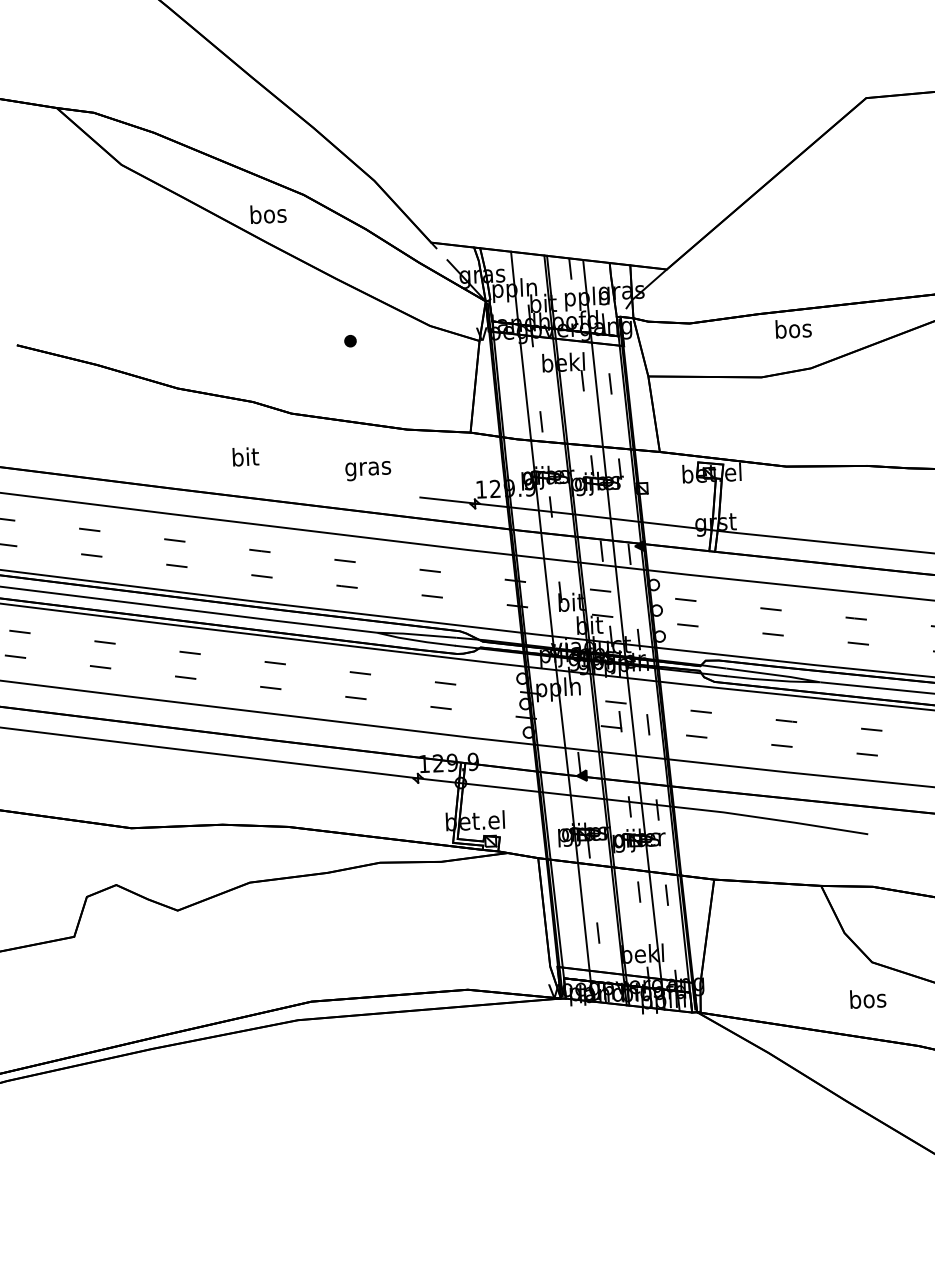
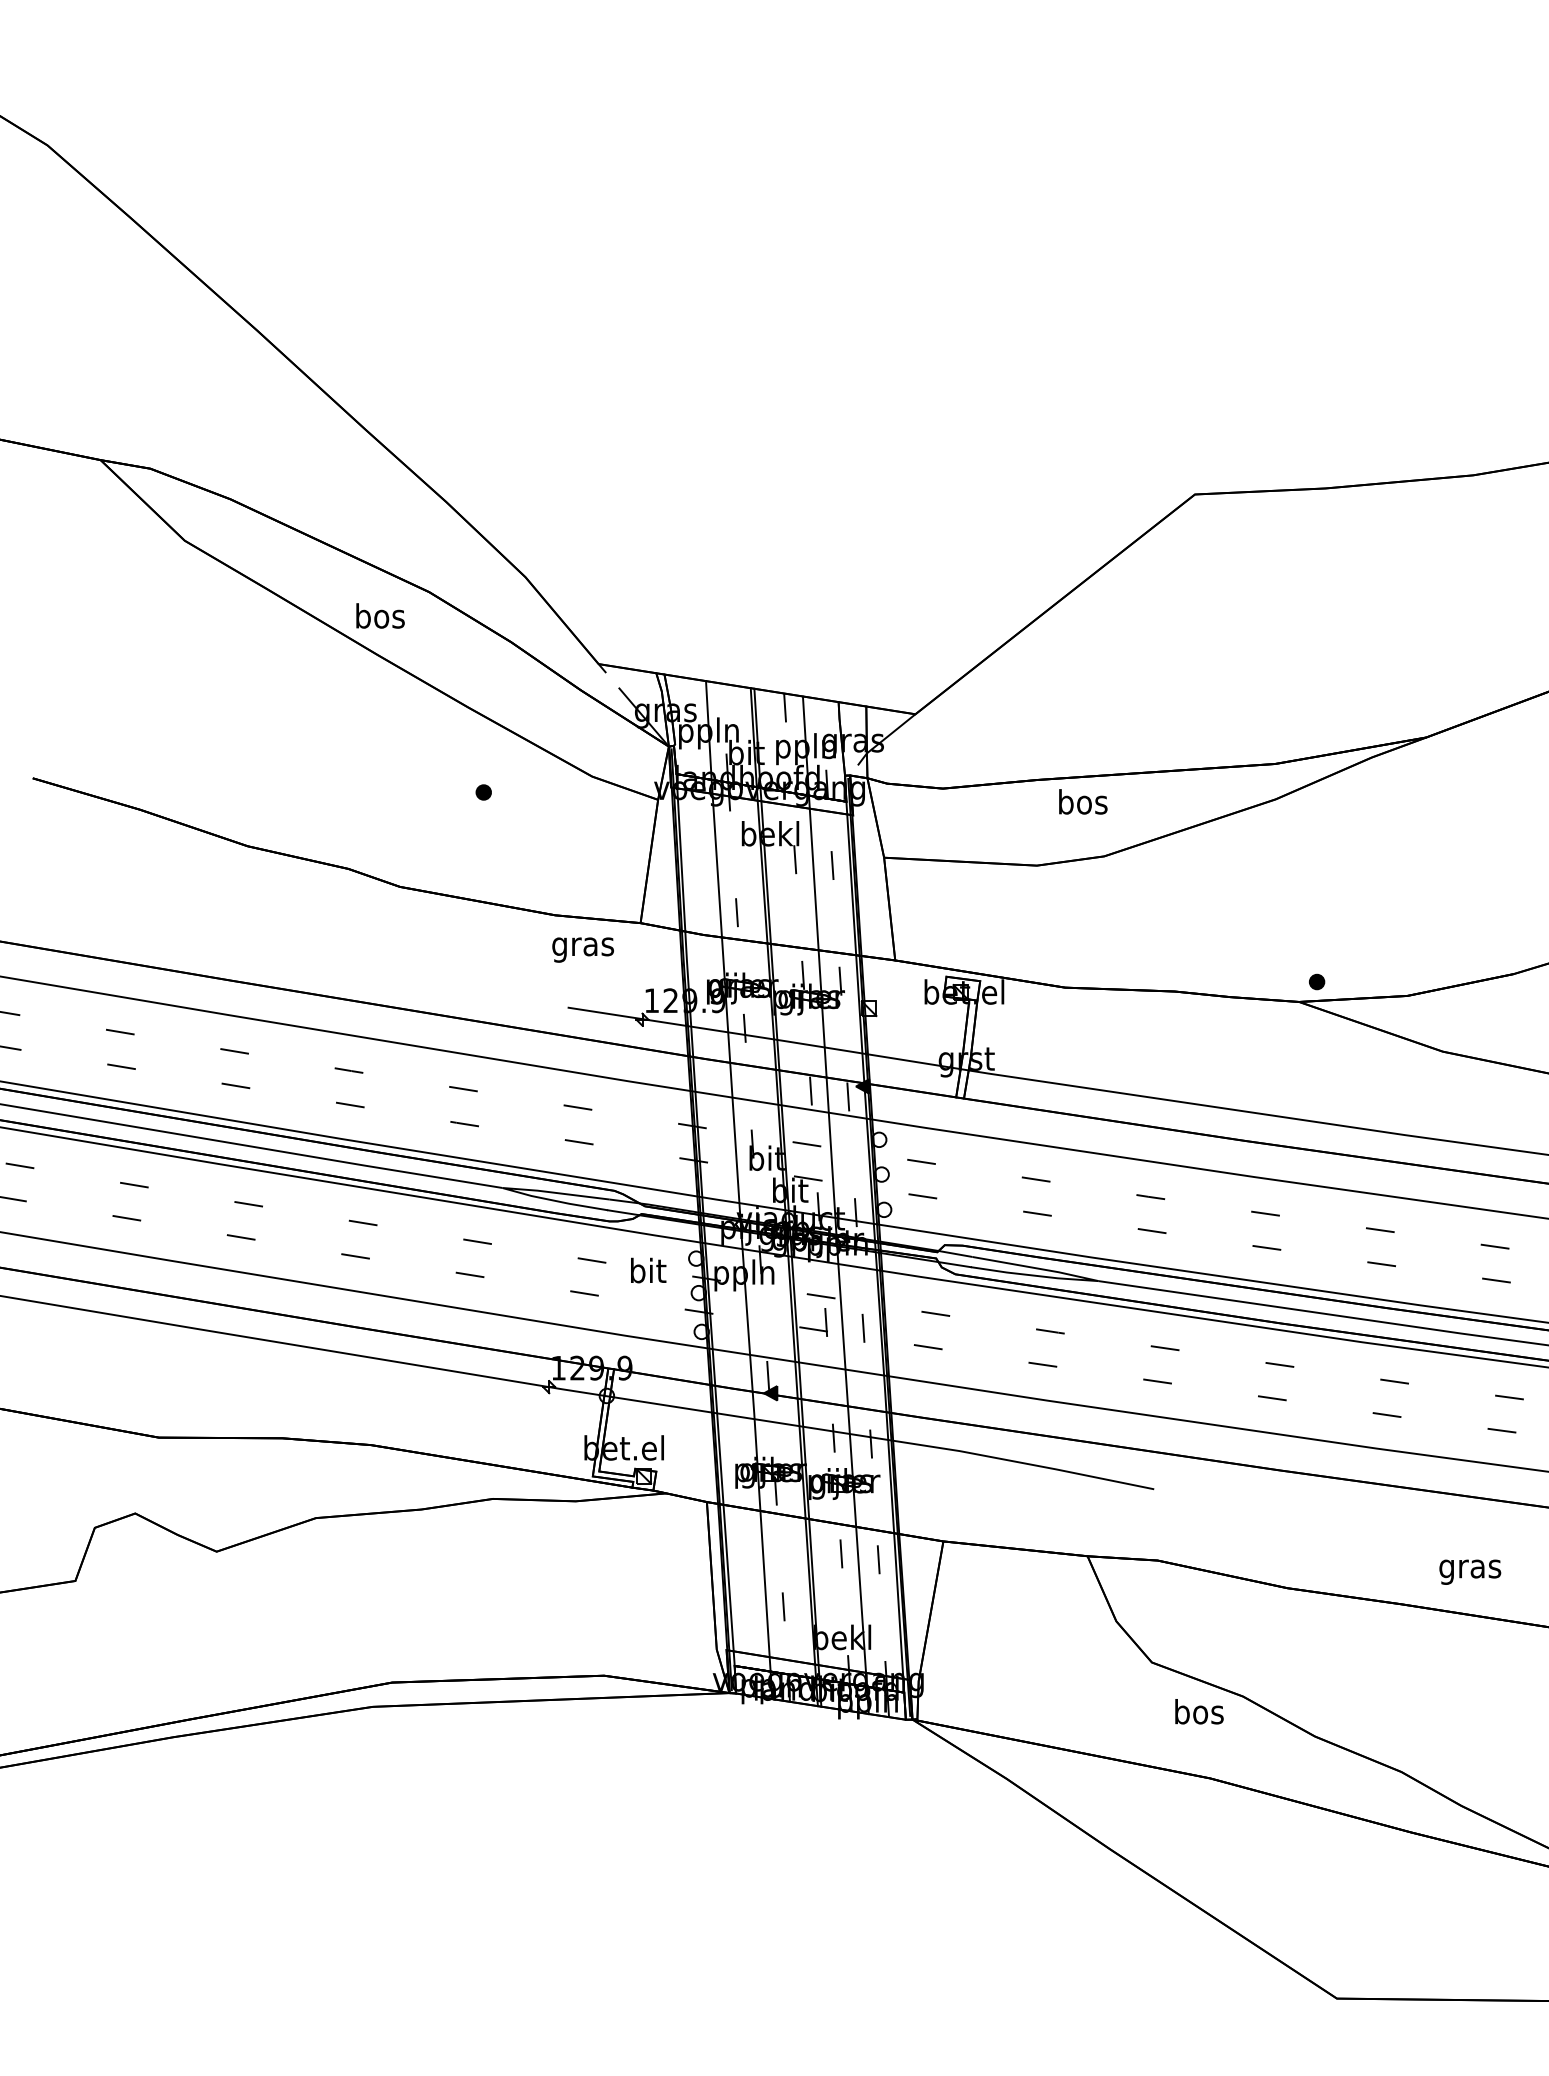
text: (245, 456) -> (648, 1270), moved
text: (367, 470) -> (582, 949), moved
text: (868, 998) -> (1199, 1711), moved

